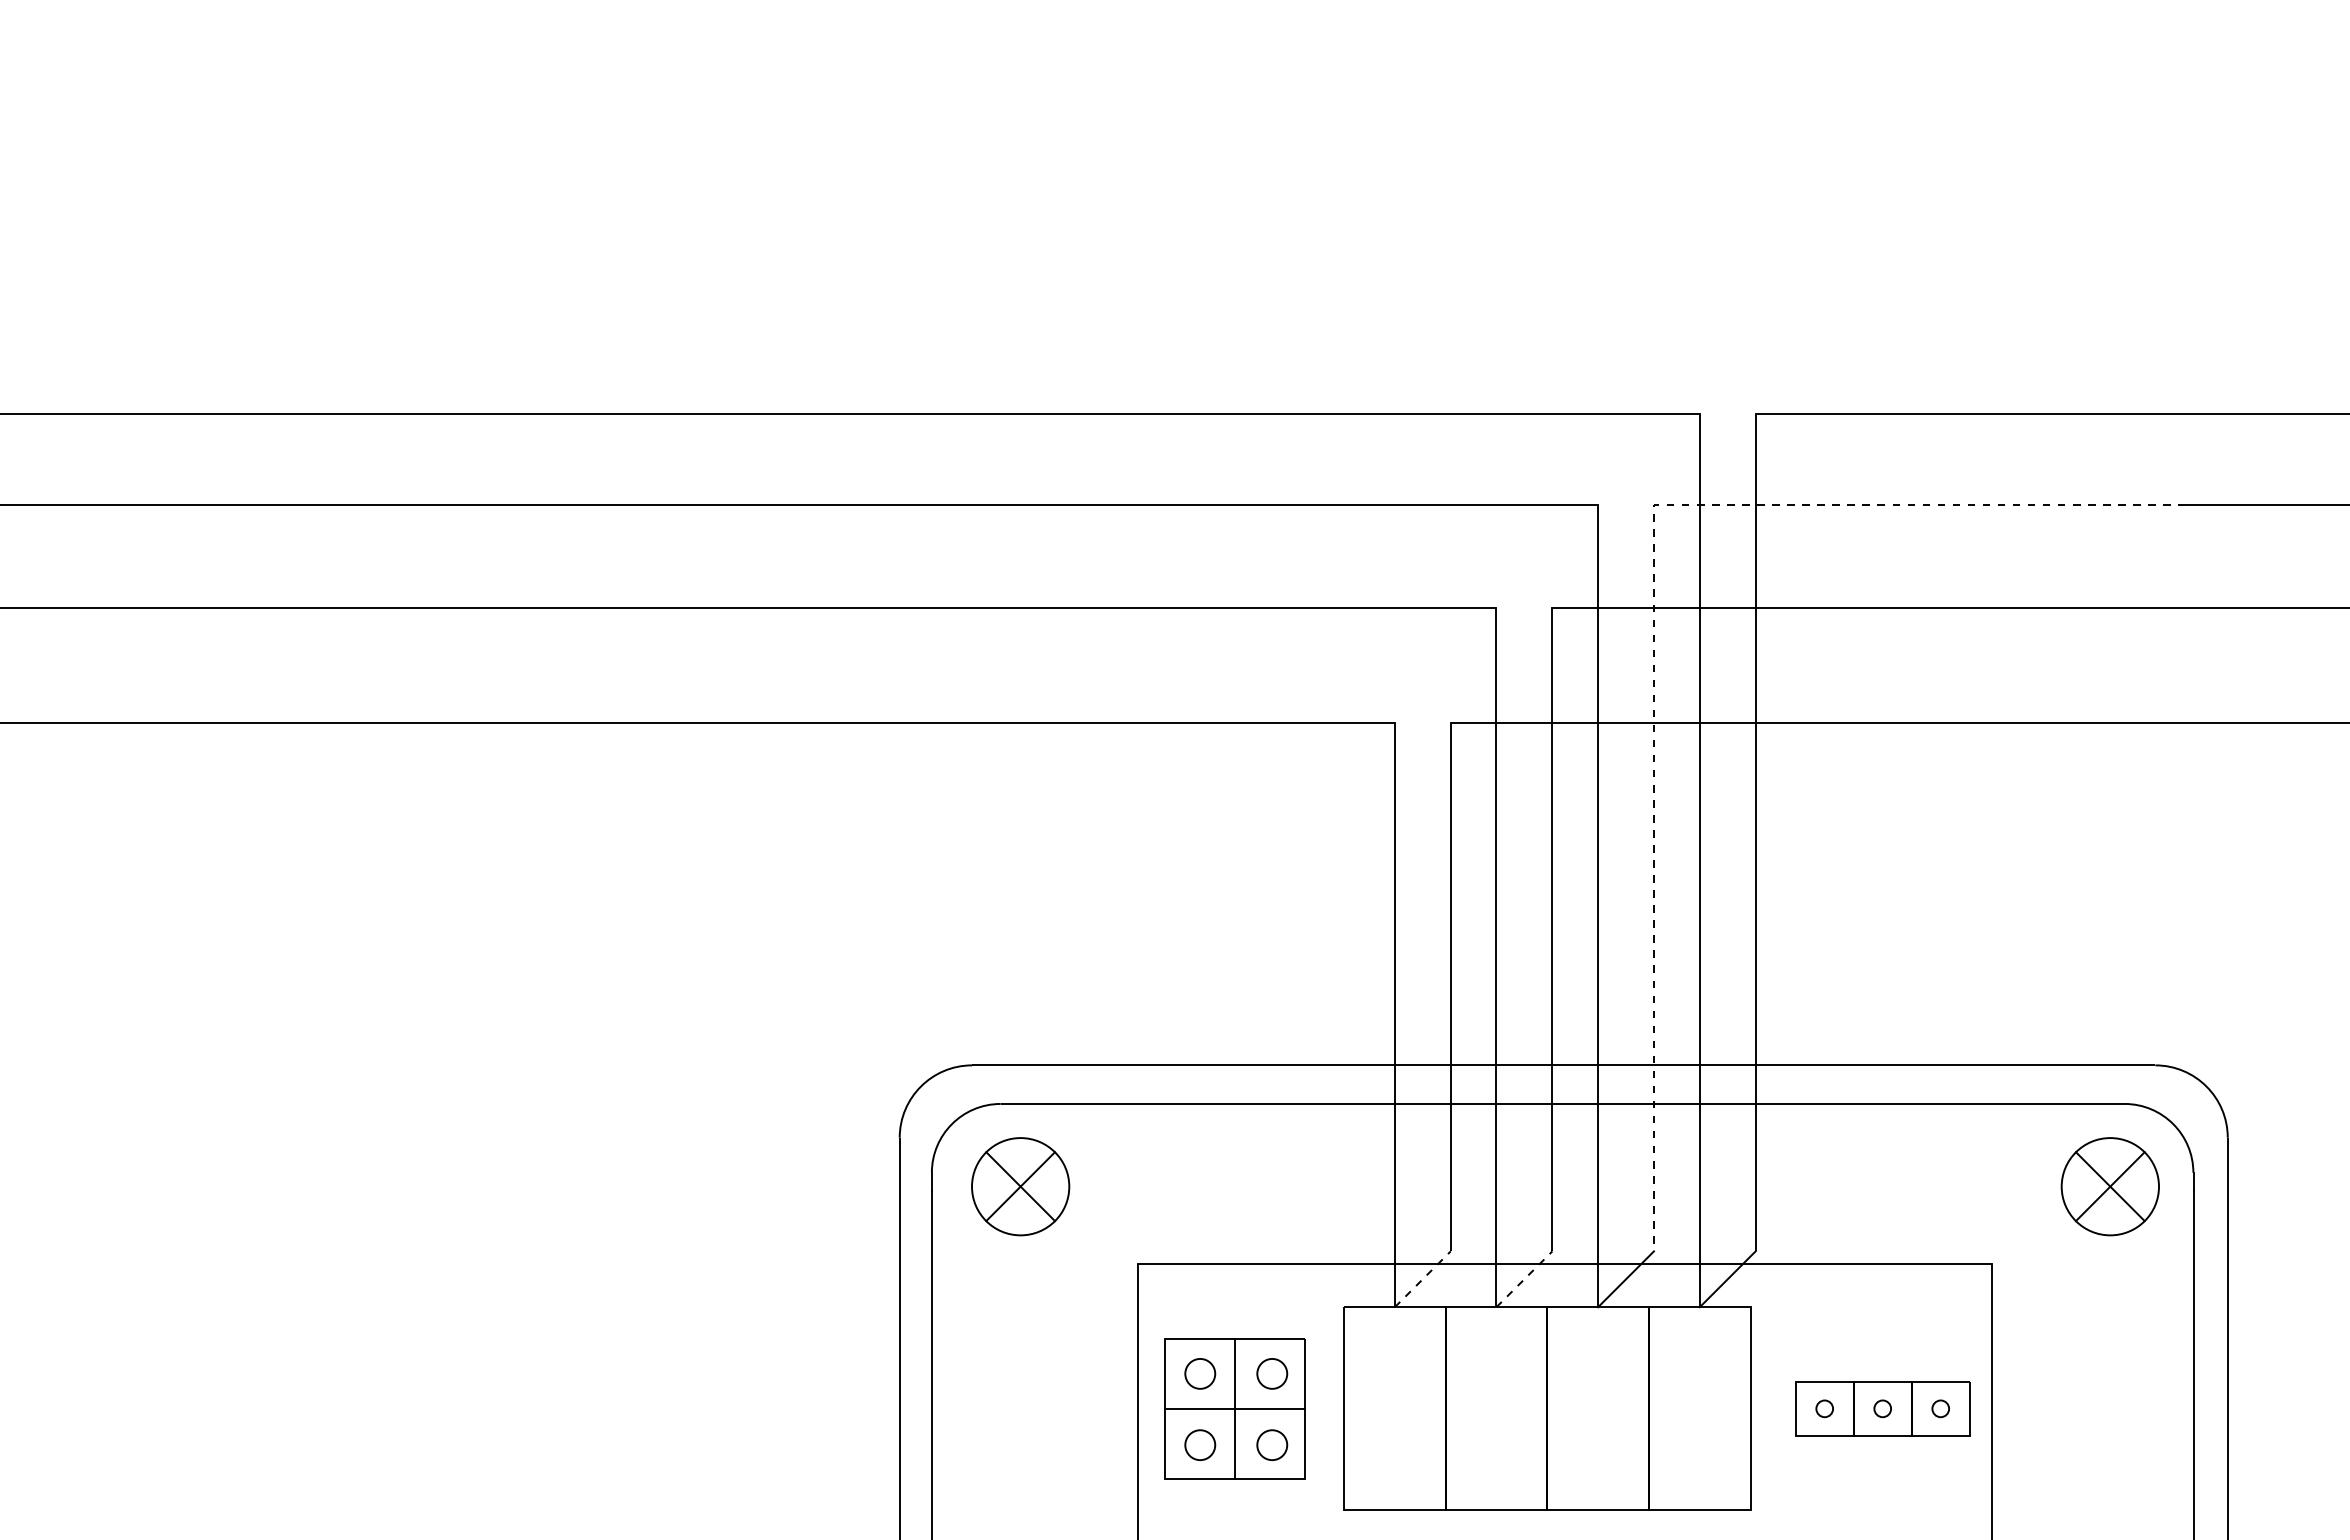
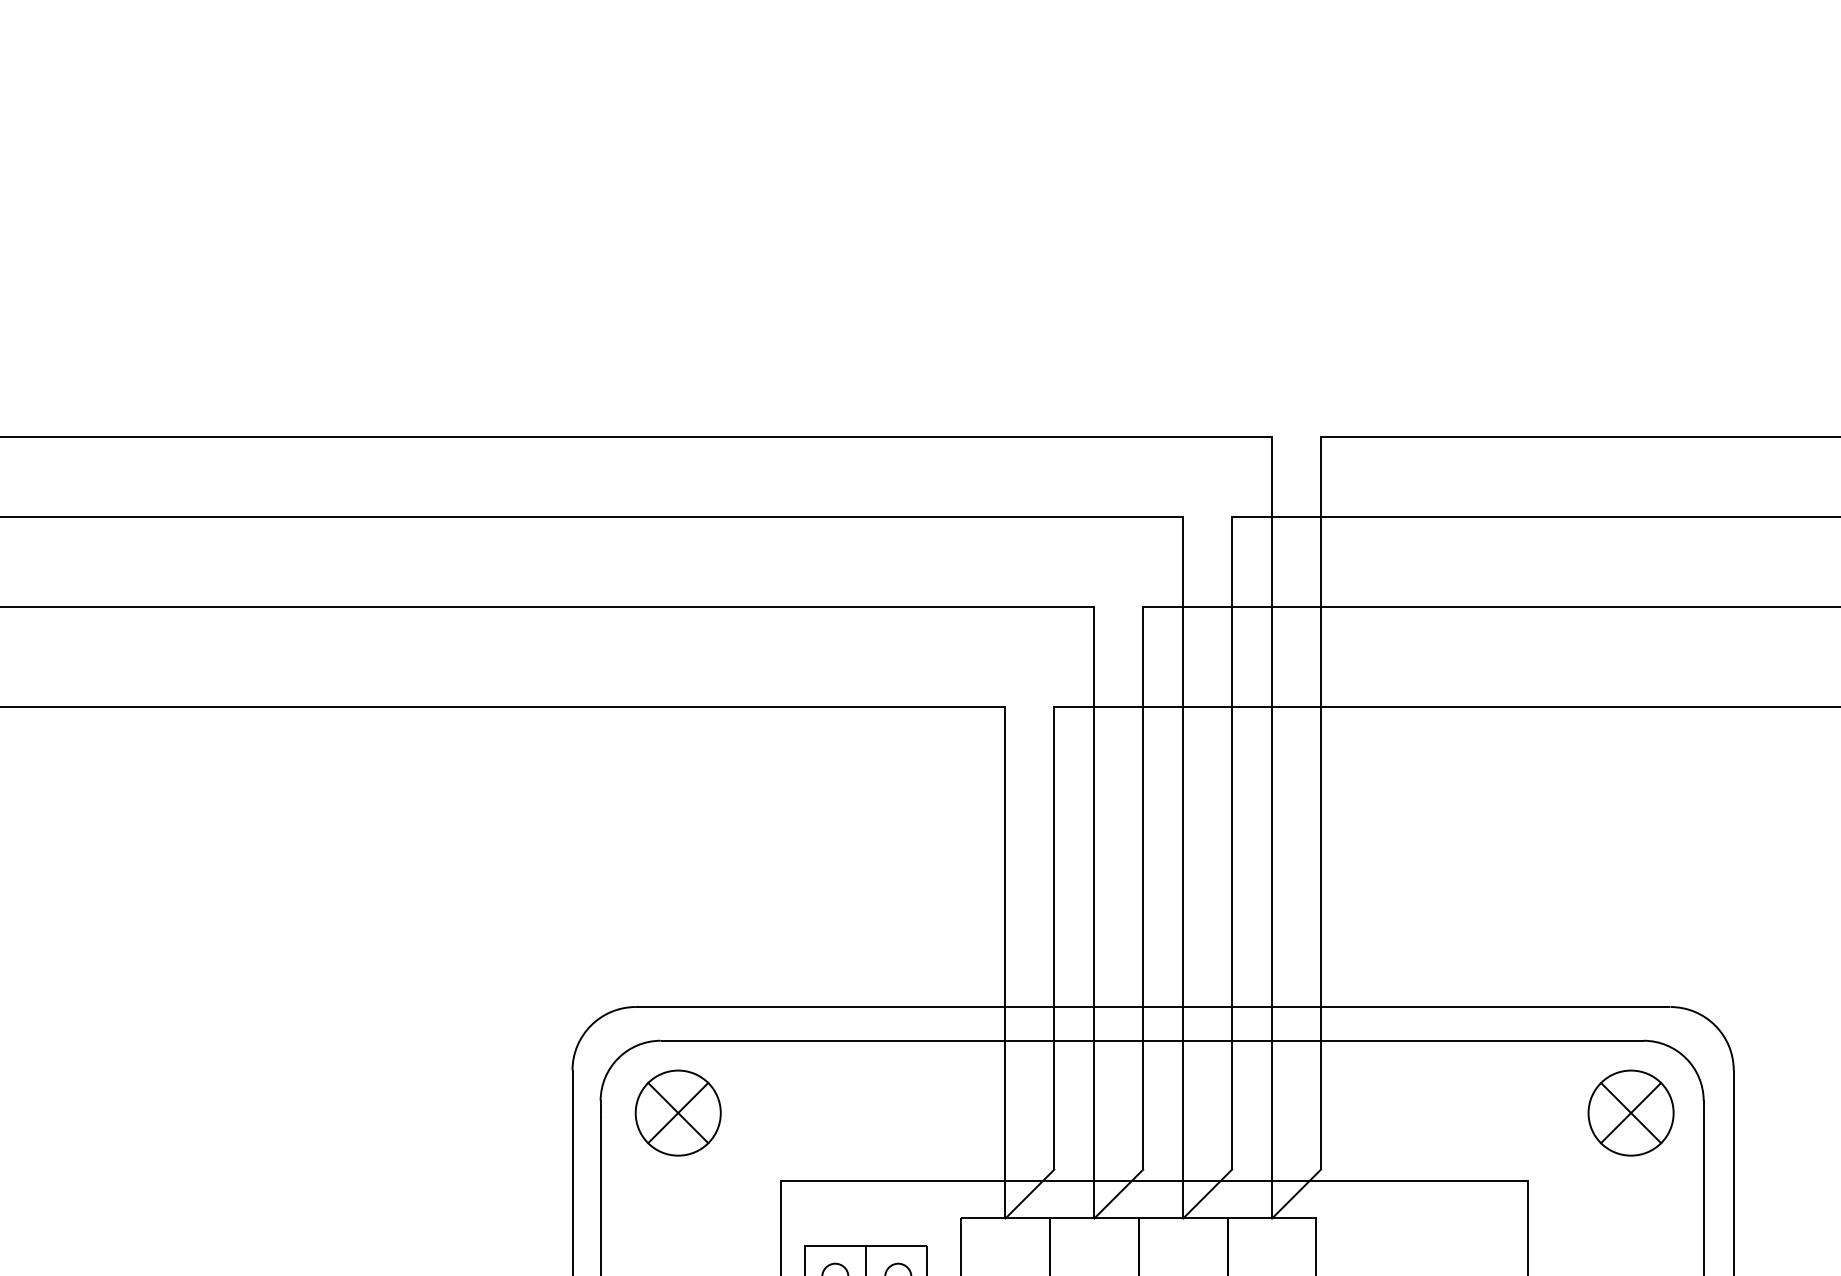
line: (1653, 611) -> (1231, 610), dashed -> solid
line: (1422, 1279) -> (1029, 1194), dashed -> solid
line: (1524, 1279) -> (1118, 1194), dashed -> solid

